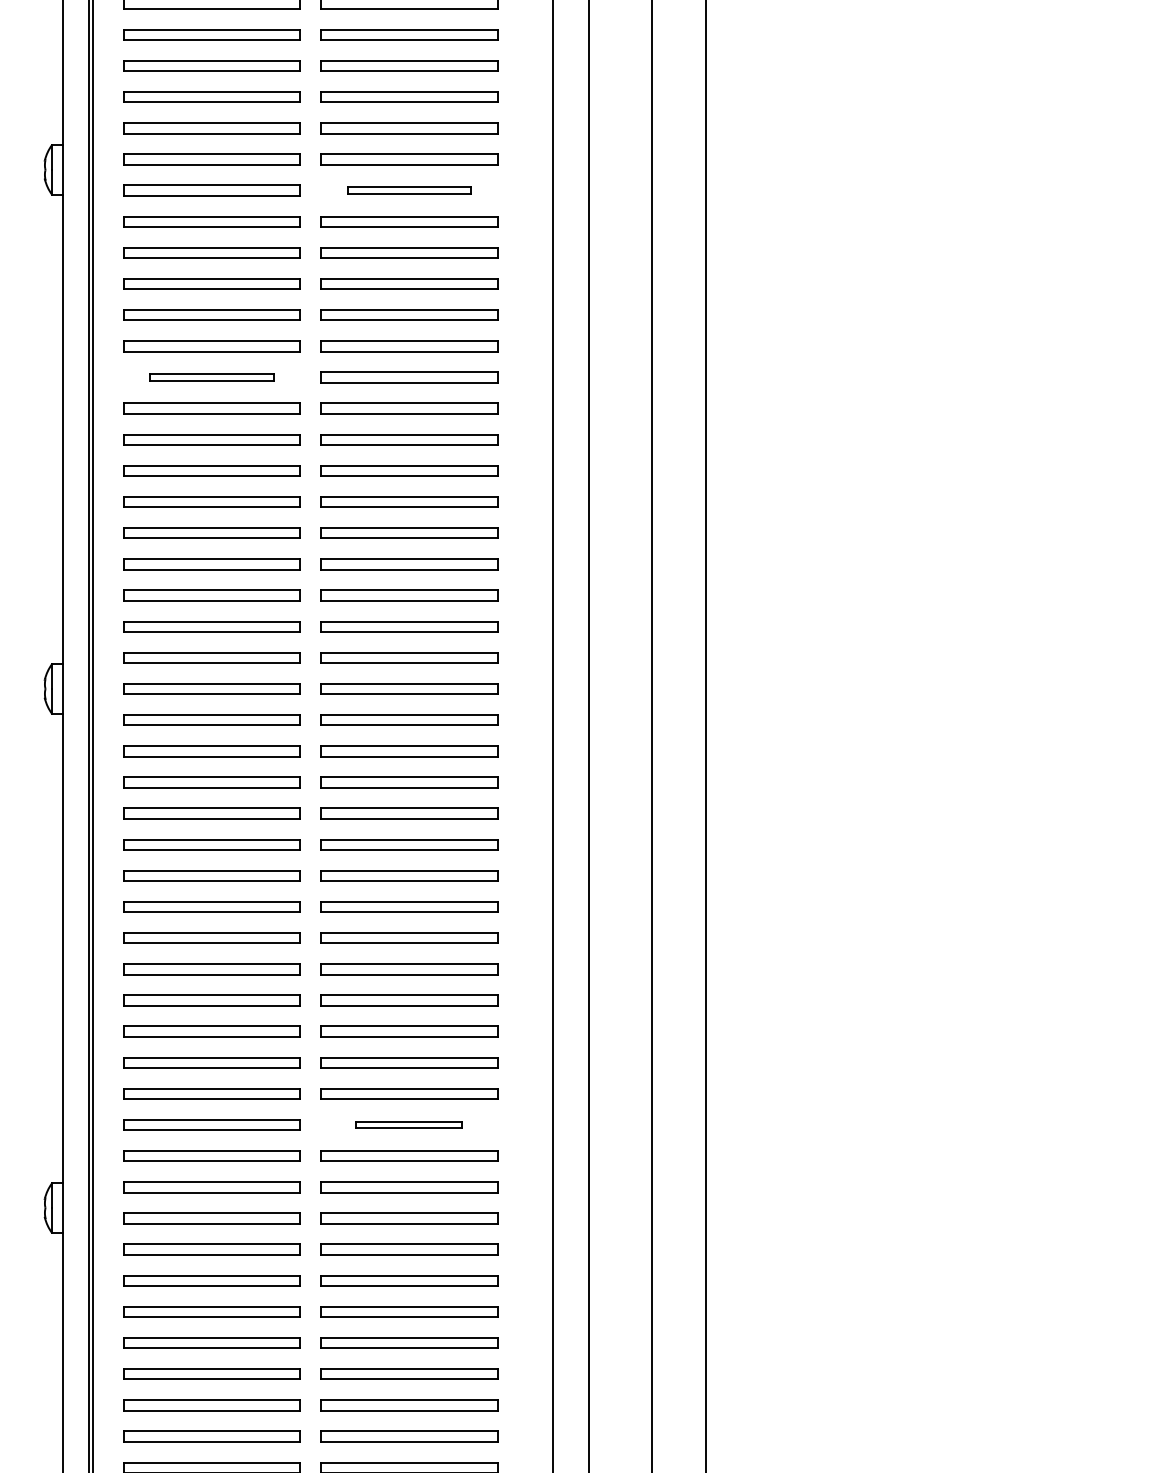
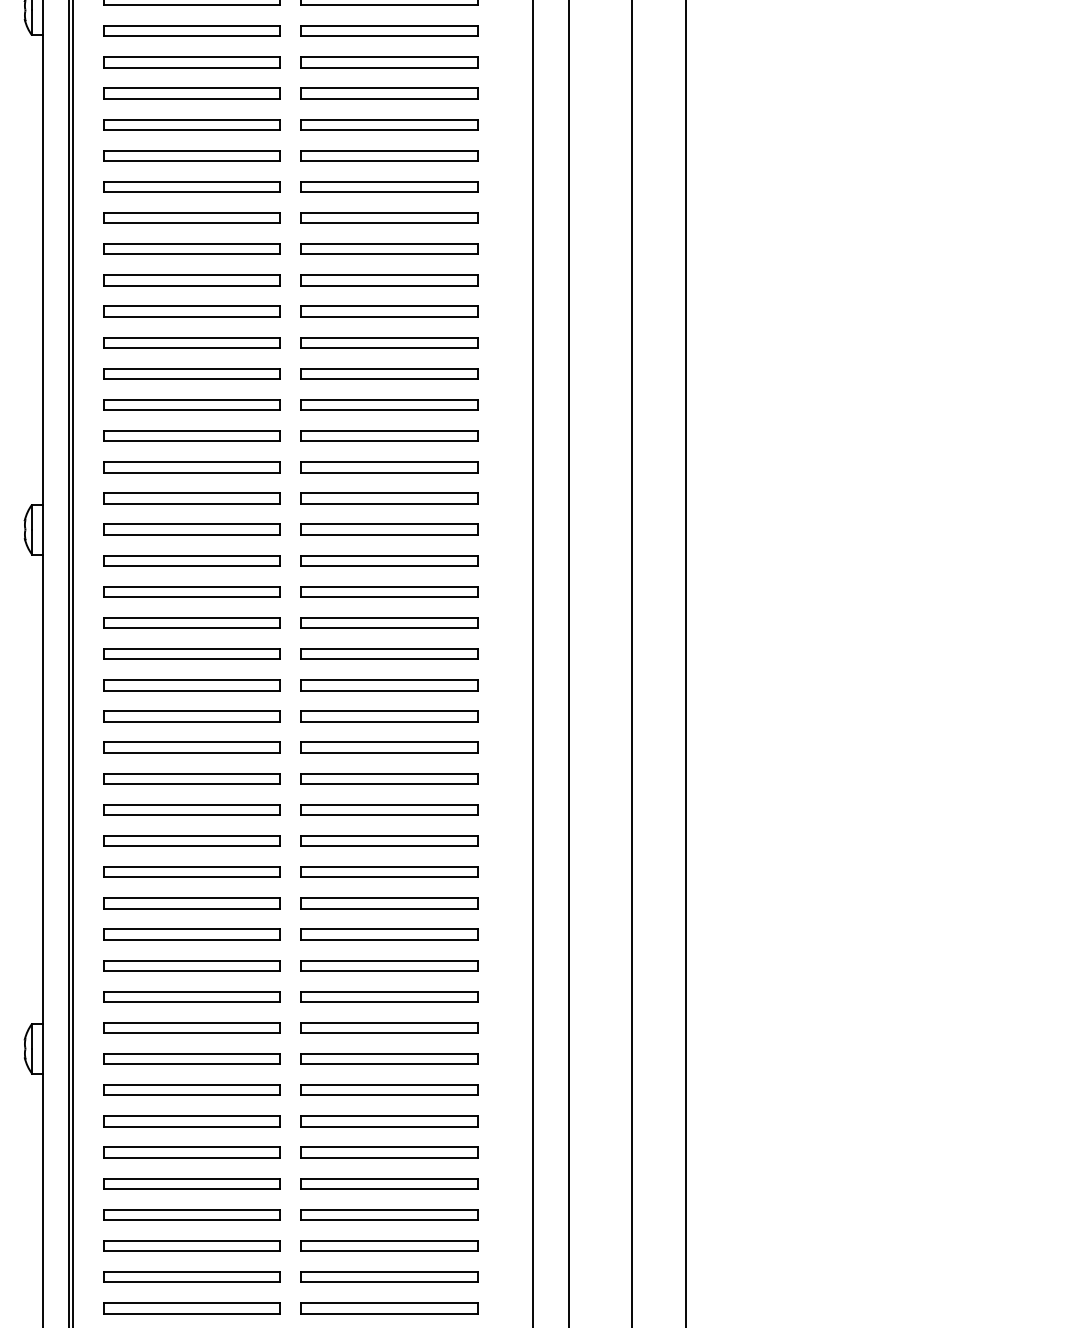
part: (409, 190) -> (389, 31), size x1.43
part: (211, 377) -> (191, 218), size x1.43
part: (409, 1124) -> (389, 965), size x1.67

